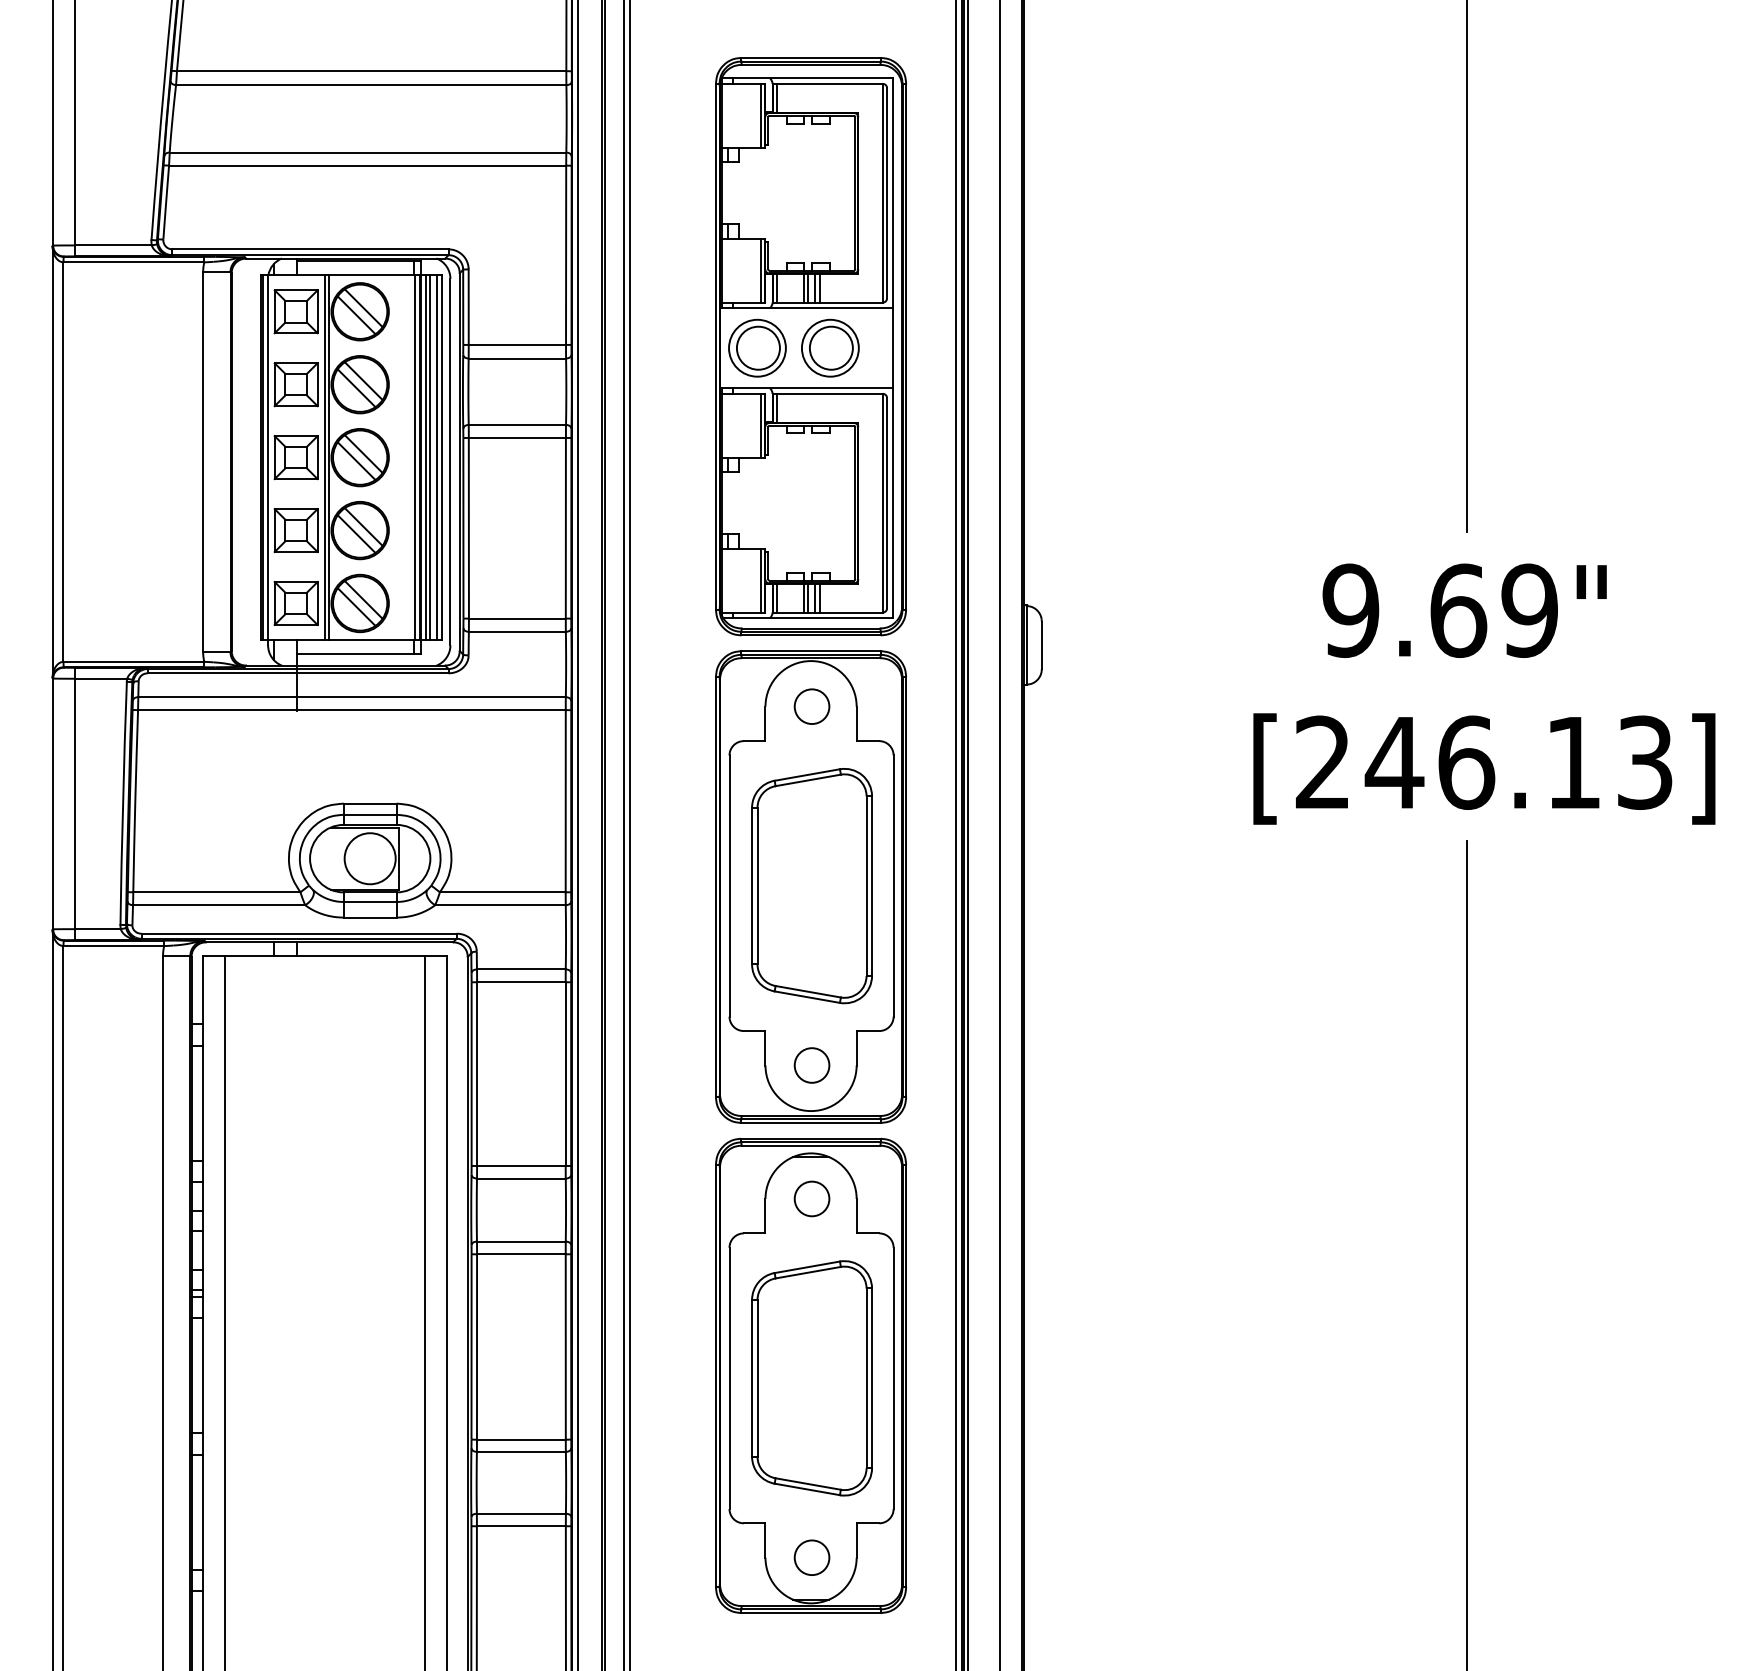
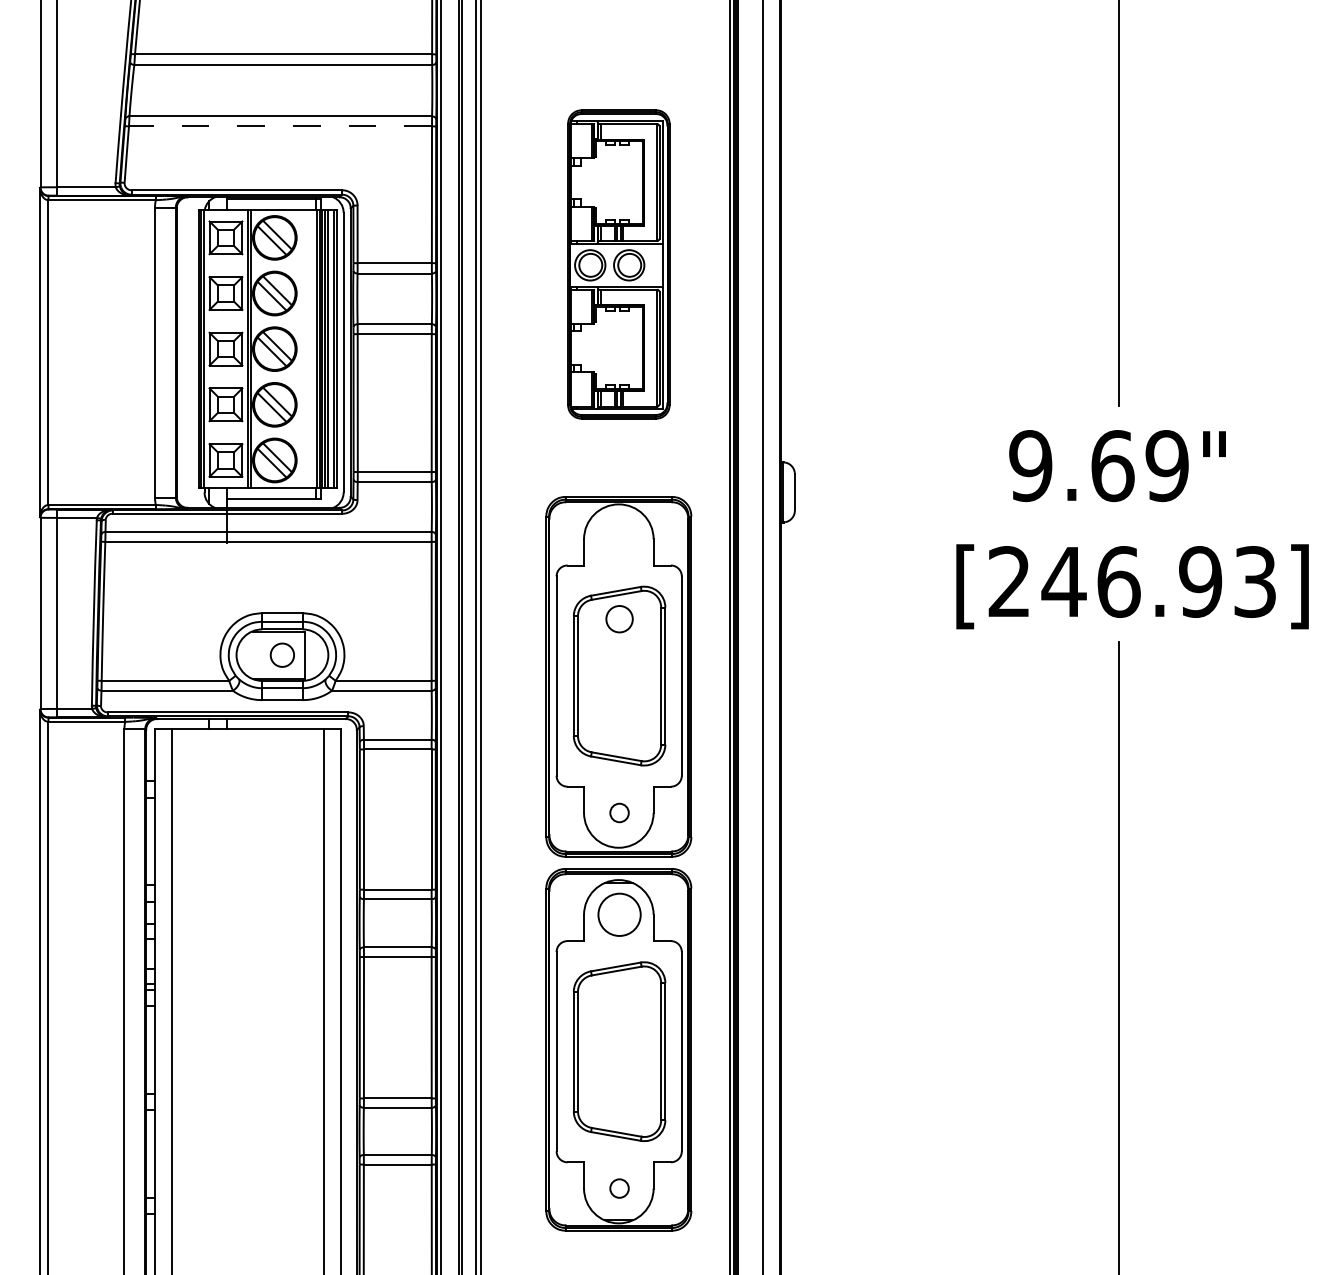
line: (367, 165) -> (280, 126), solid -> dashed
part: (810, 346) -> (618, 264), size x0.7
circle: (811, 707) -> (619, 619), moved
text: (1573, 762) -> (1200, 581), [246.13] -> [246.93]
circle: (368, 857) -> (281, 654), size x0.6
circle: (811, 1064) -> (619, 812), size x0.7
circle: (811, 1198) -> (619, 914), size x1.6
circle: (811, 1557) -> (619, 1188), size x0.7

